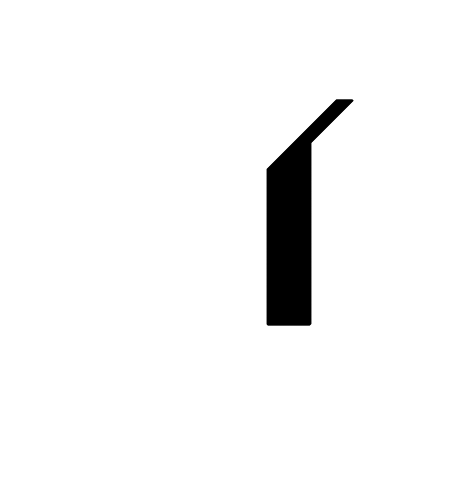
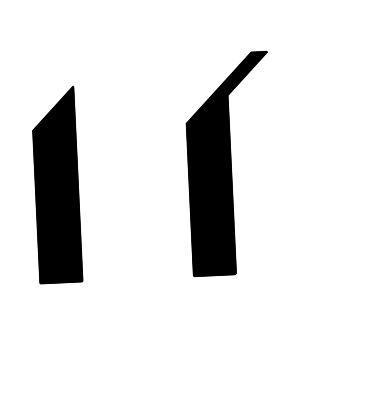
part: (132, 225) -> (56, 185), added

